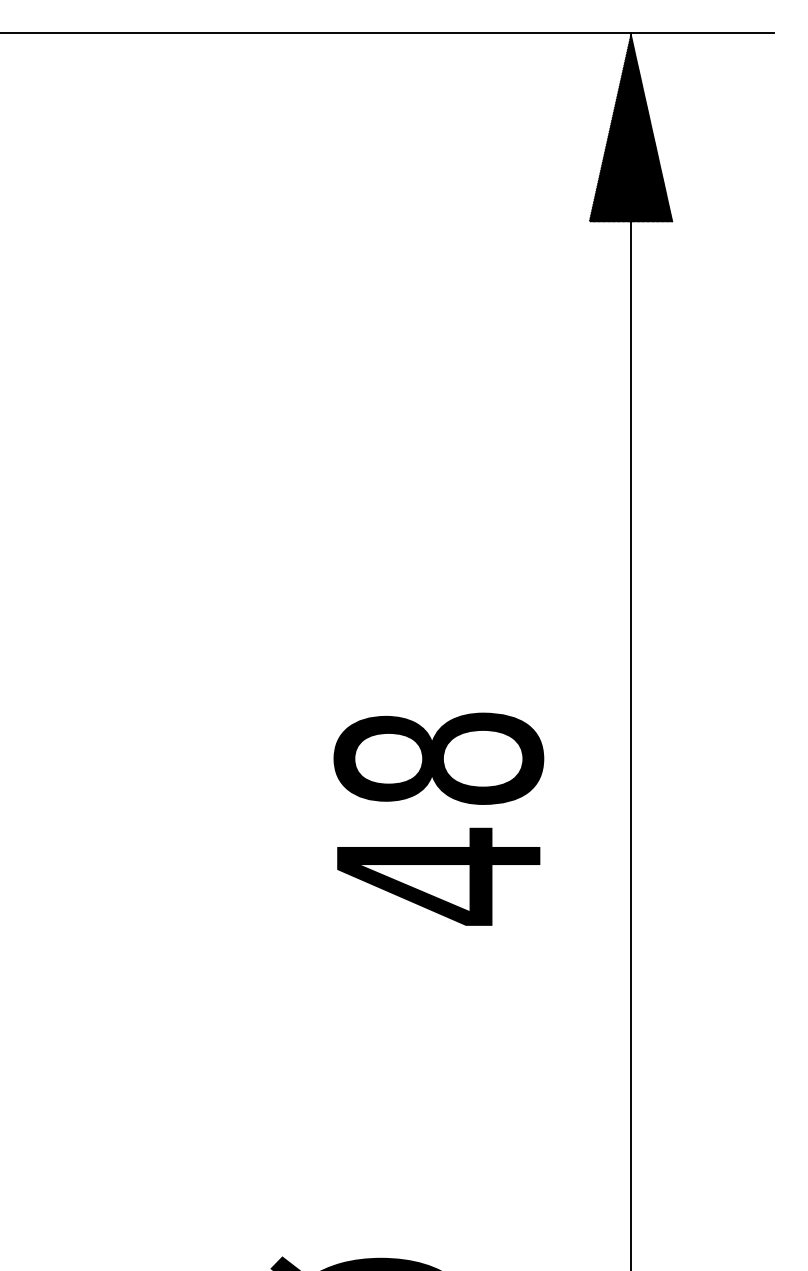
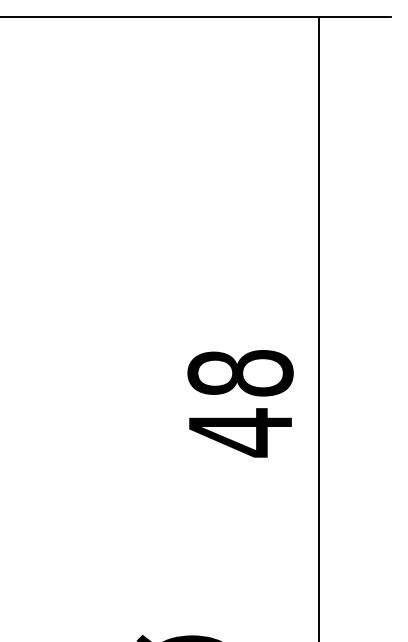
hatch: (630, 127) -> (318, 64), removed
text: (438, 818) -> (240, 403), moved

